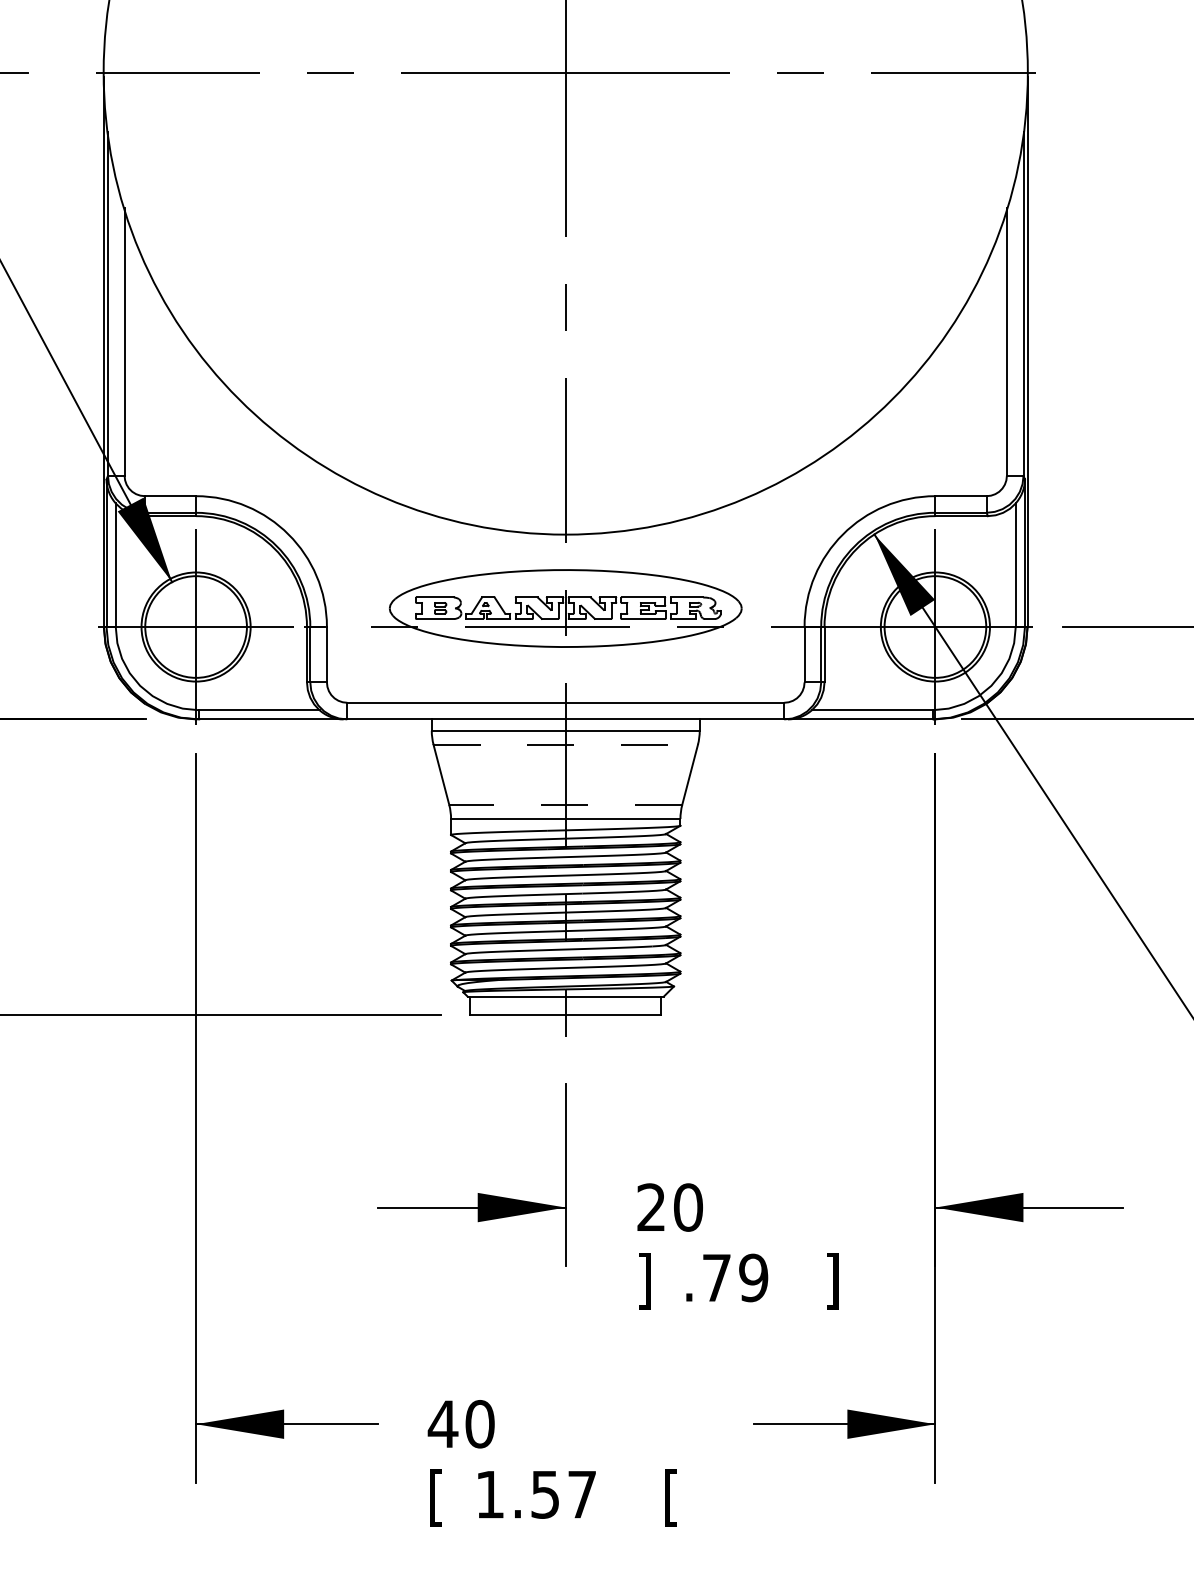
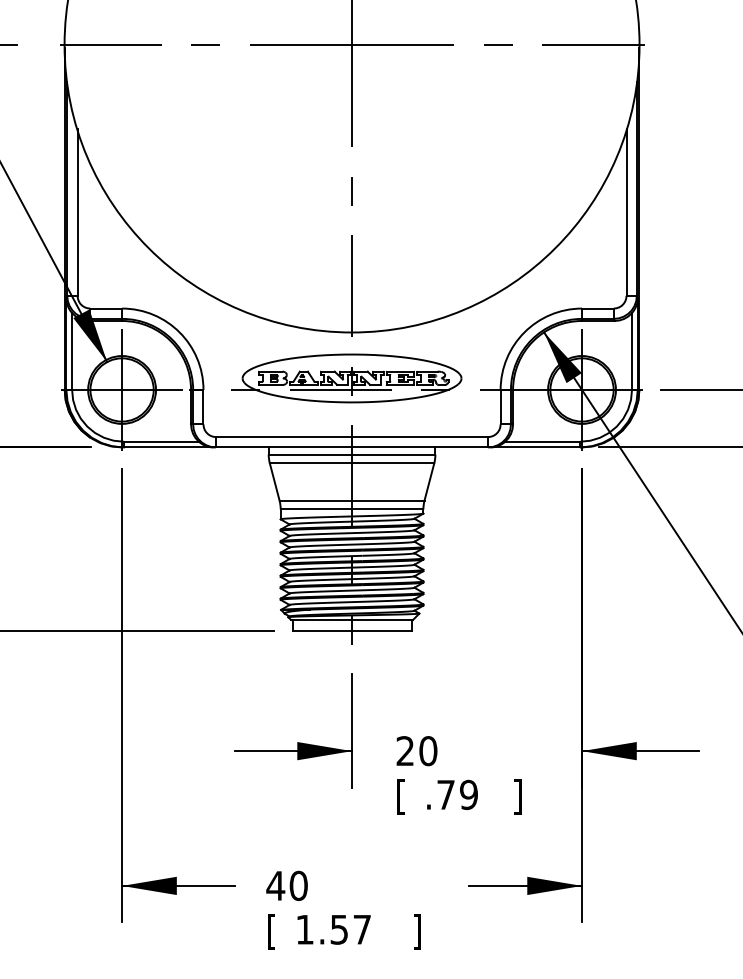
line: (566, 745) -> (352, 463), dashed -> solid
line: (564, 804) -> (351, 500), dashed -> solid
text: (643, 1280) -> (400, 796), ] -> [
text: (670, 1497) -> (417, 931), [ -> ]

